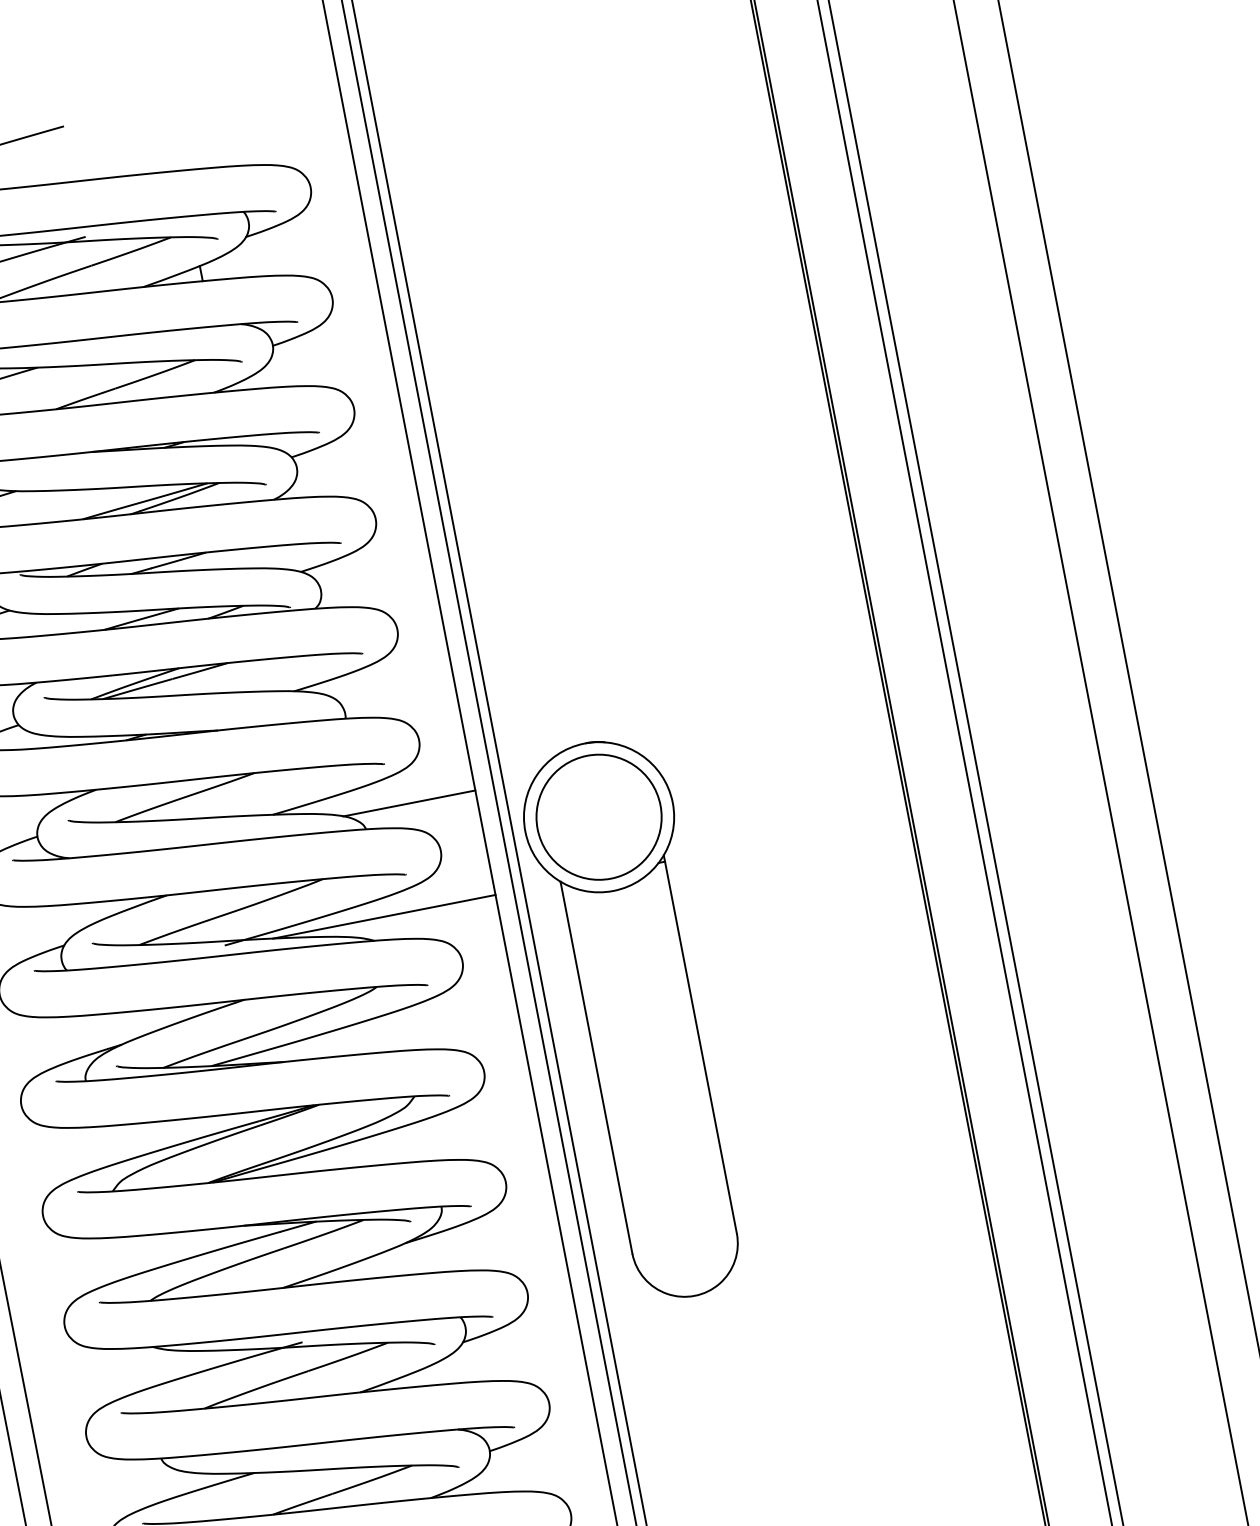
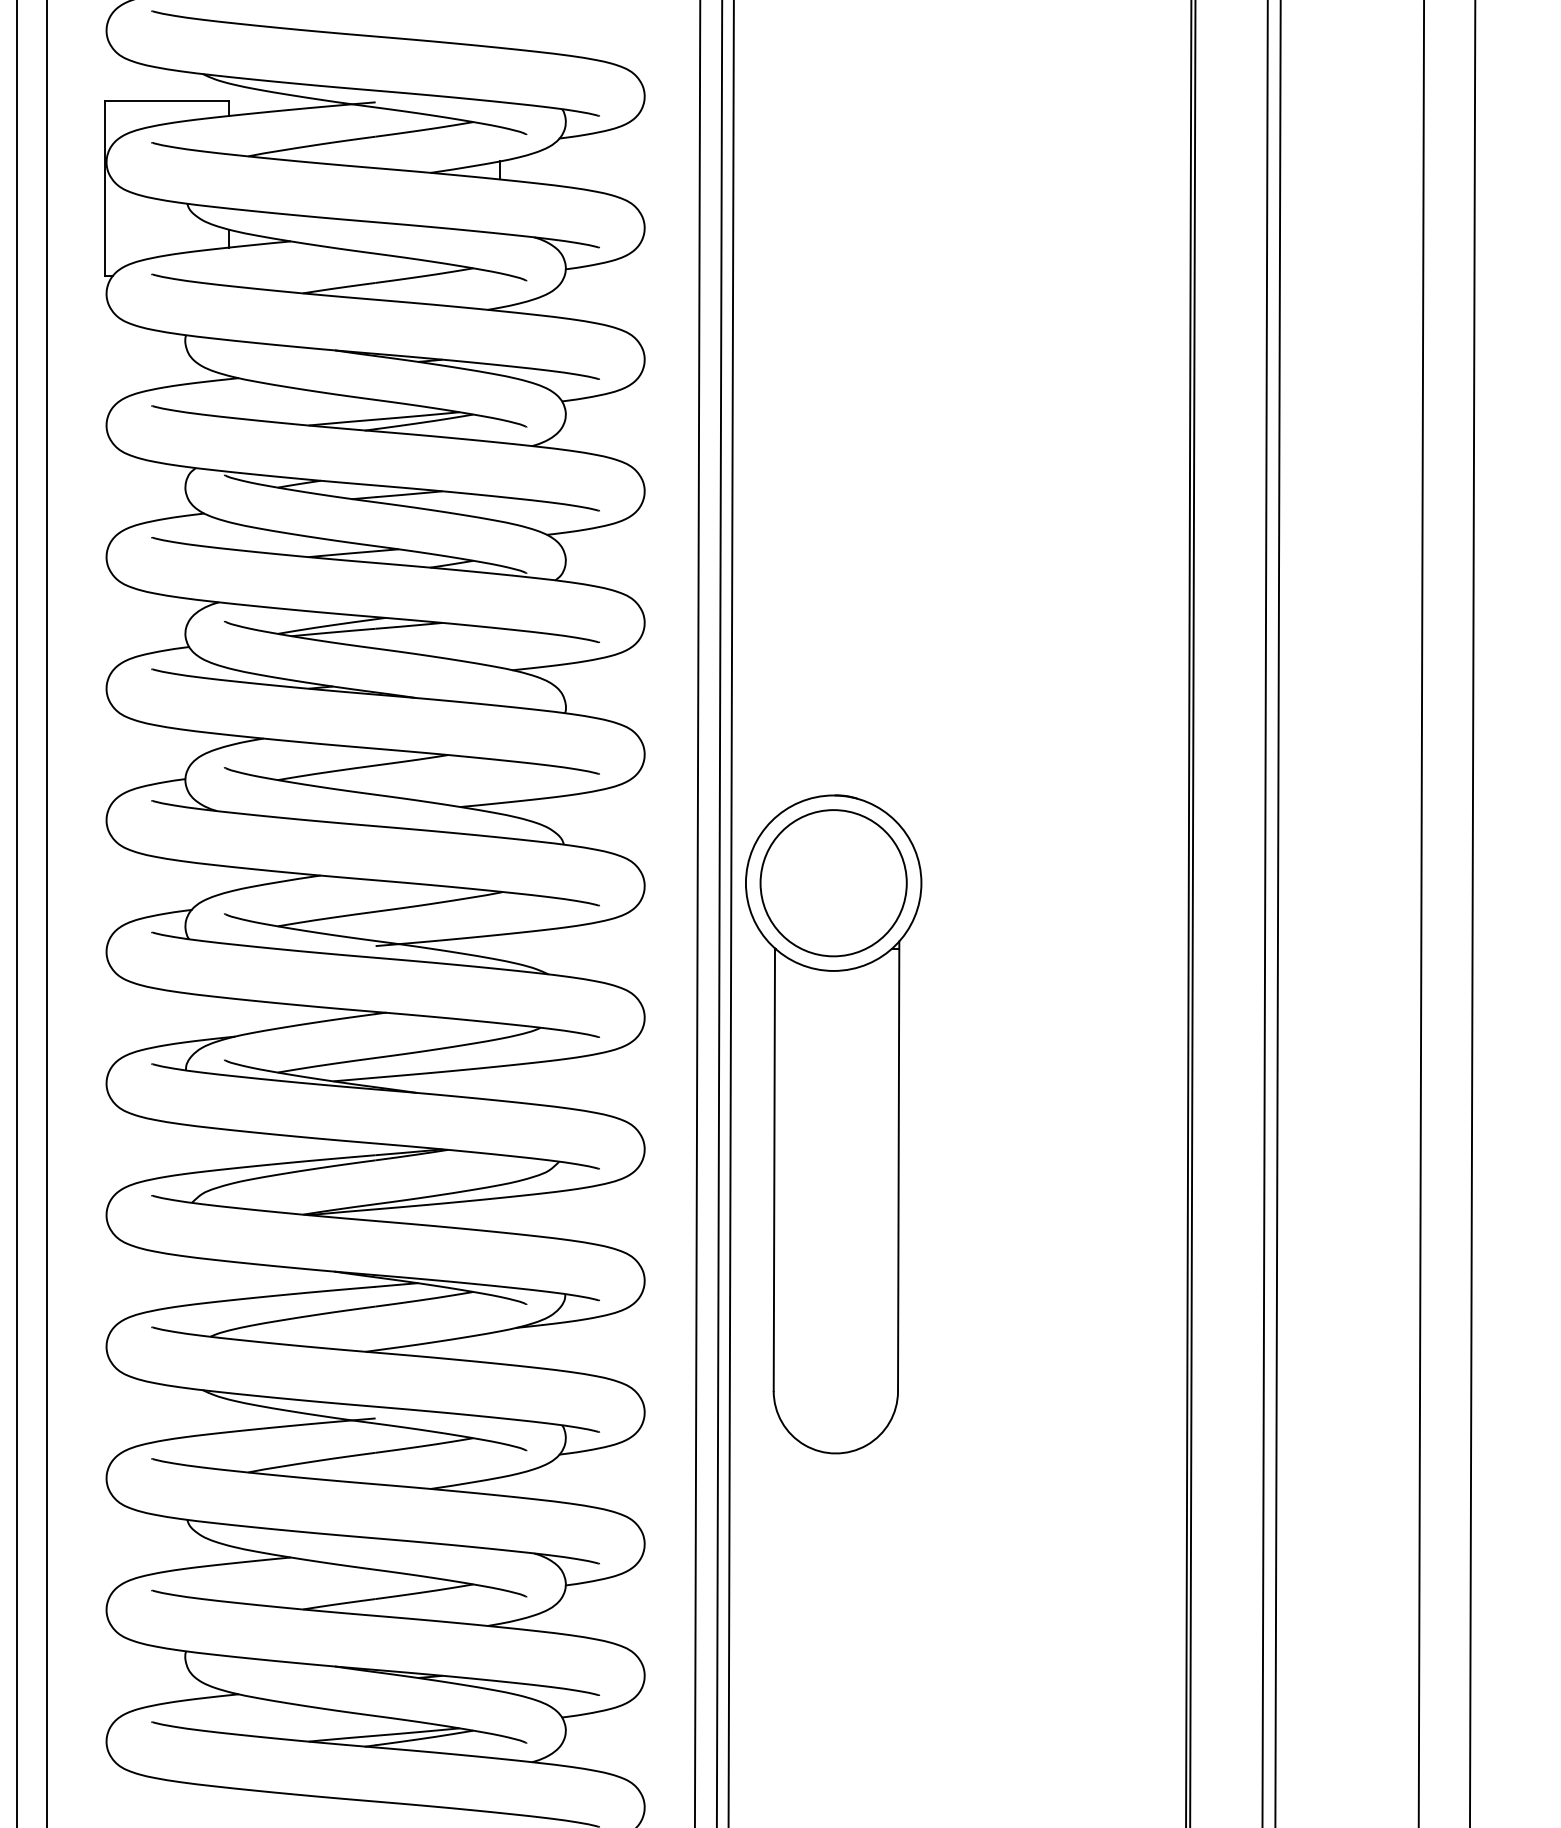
line: (408, 803) -> (618, 824), removed
line: (383, 917) -> (564, 949), removed

